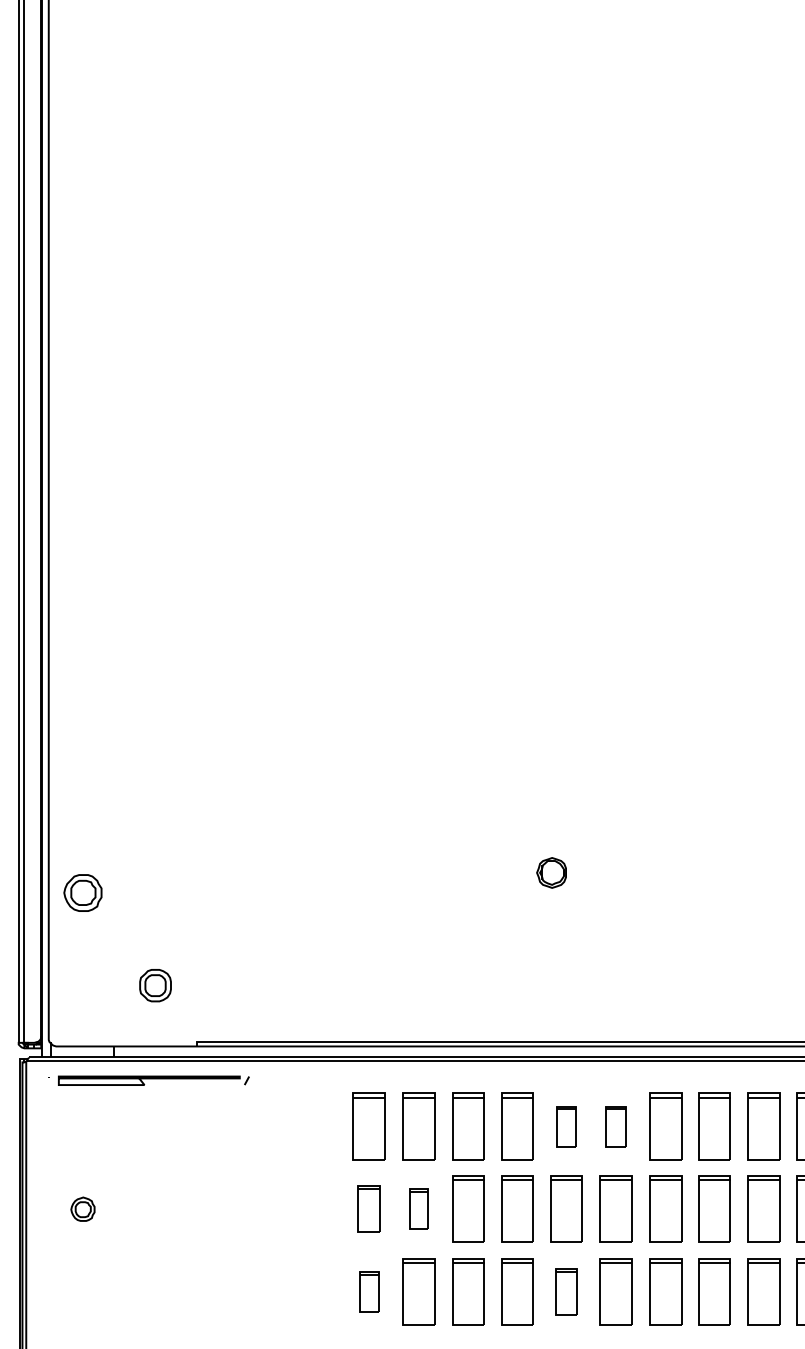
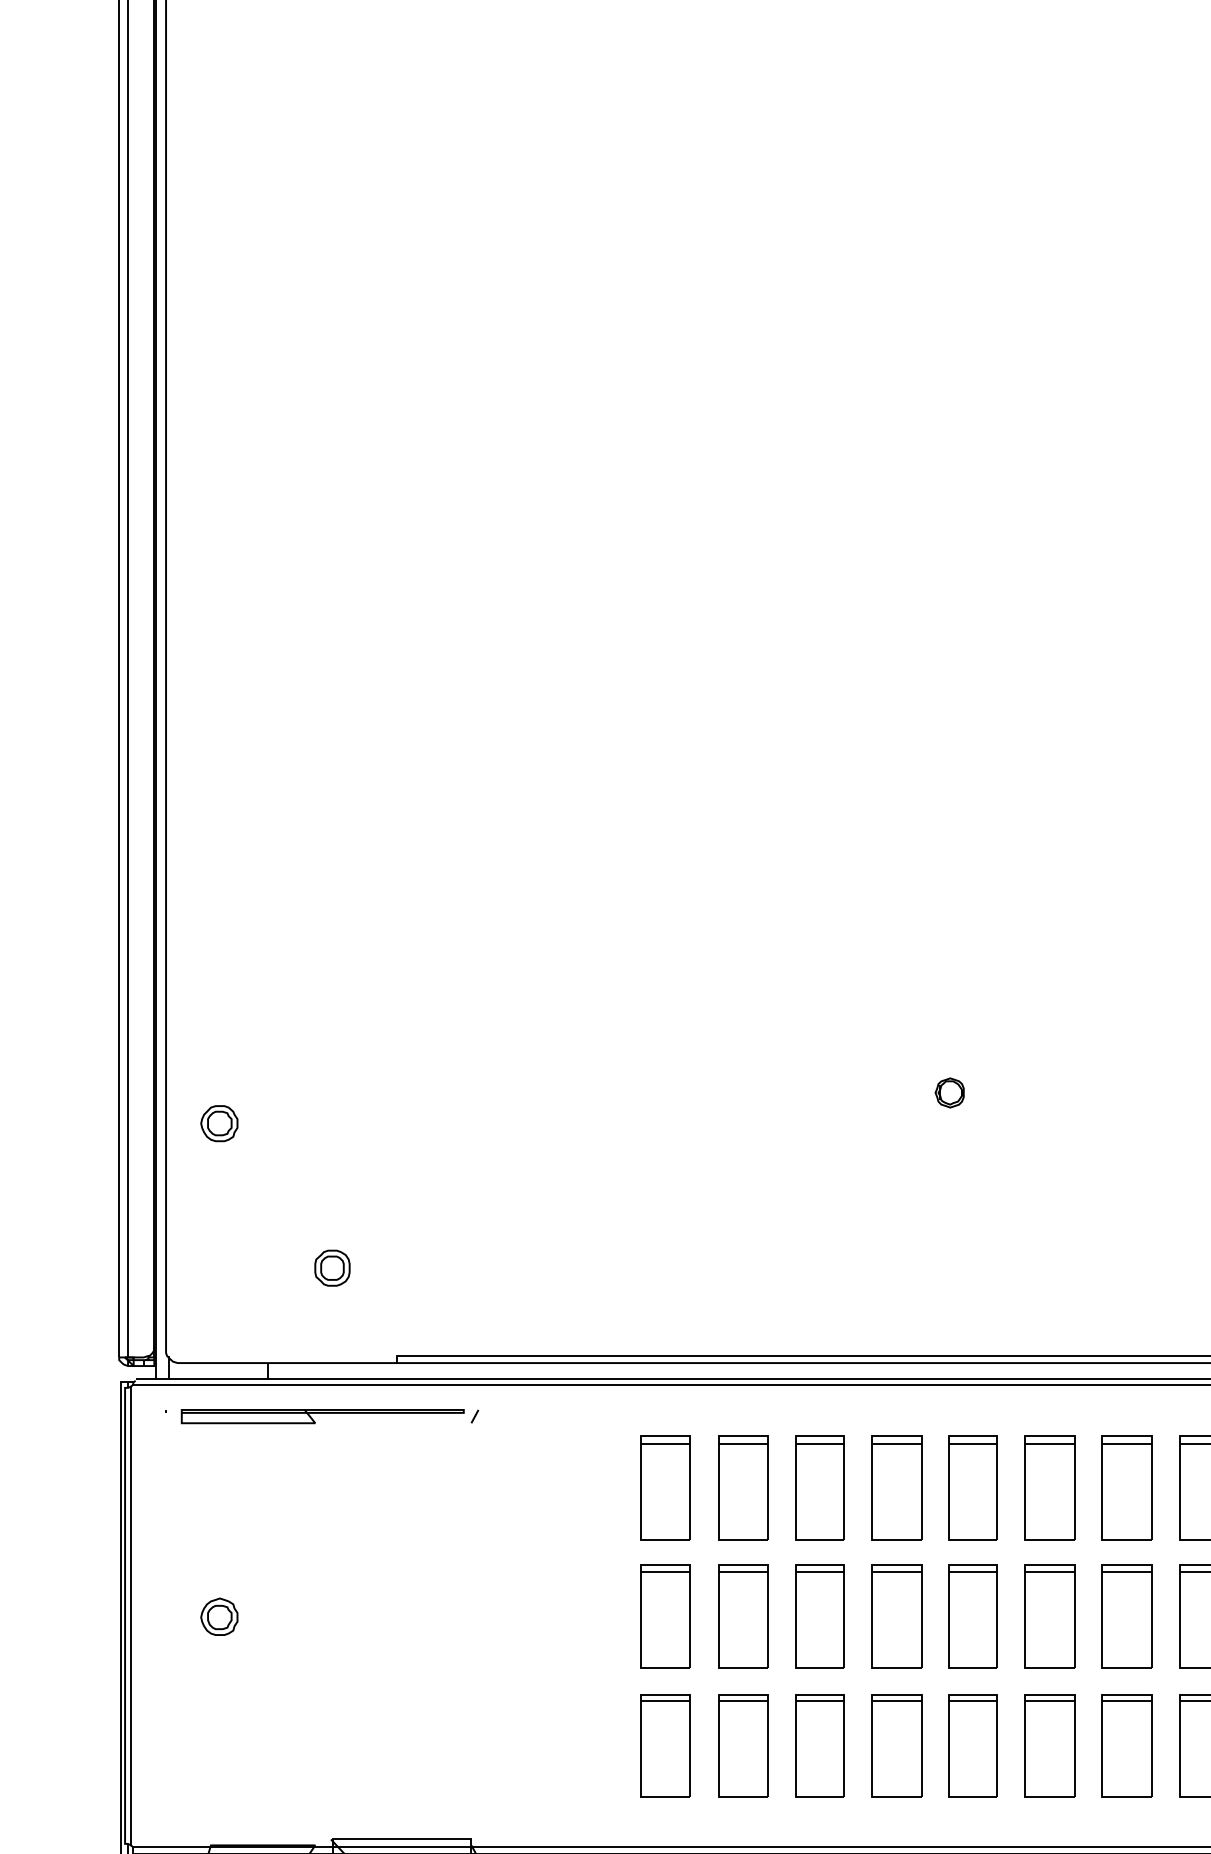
part: (551, 873) -> (949, 1093), size x0.62
part: (82, 892) -> (218, 1123), size x0.62
part: (155, 985) -> (332, 1268), size x0.71
part: (566, 1126) -> (973, 1487), size x1.67
part: (615, 1126) -> (1049, 1487), size x1.67
part: (368, 1208) -> (664, 1615), size x1.43
part: (418, 1208) -> (742, 1615), size x1.67
part: (368, 1291) -> (664, 1745), size x1.67
part: (566, 1291) -> (973, 1745), size x1.43

